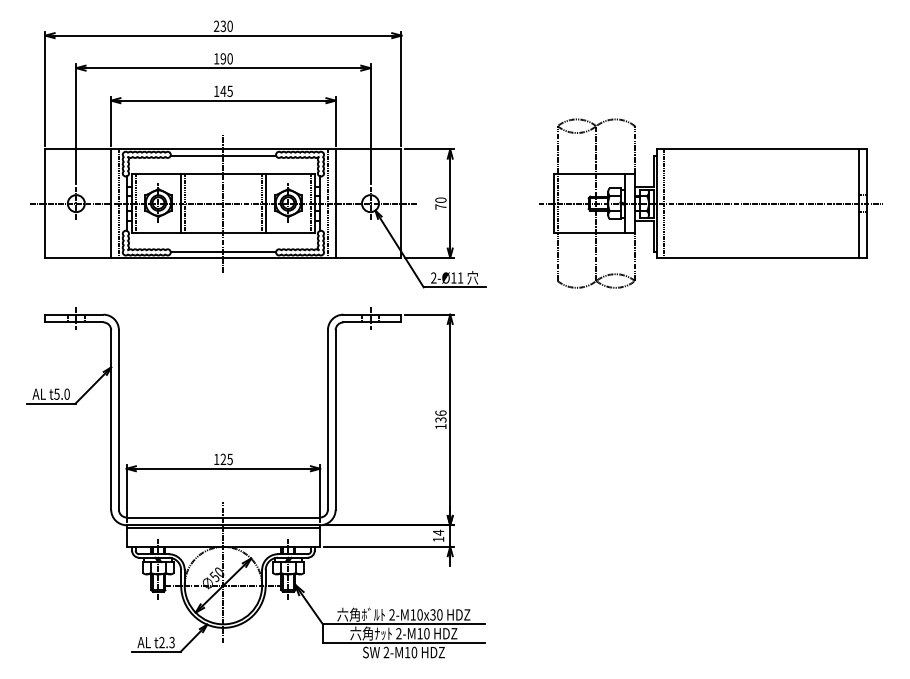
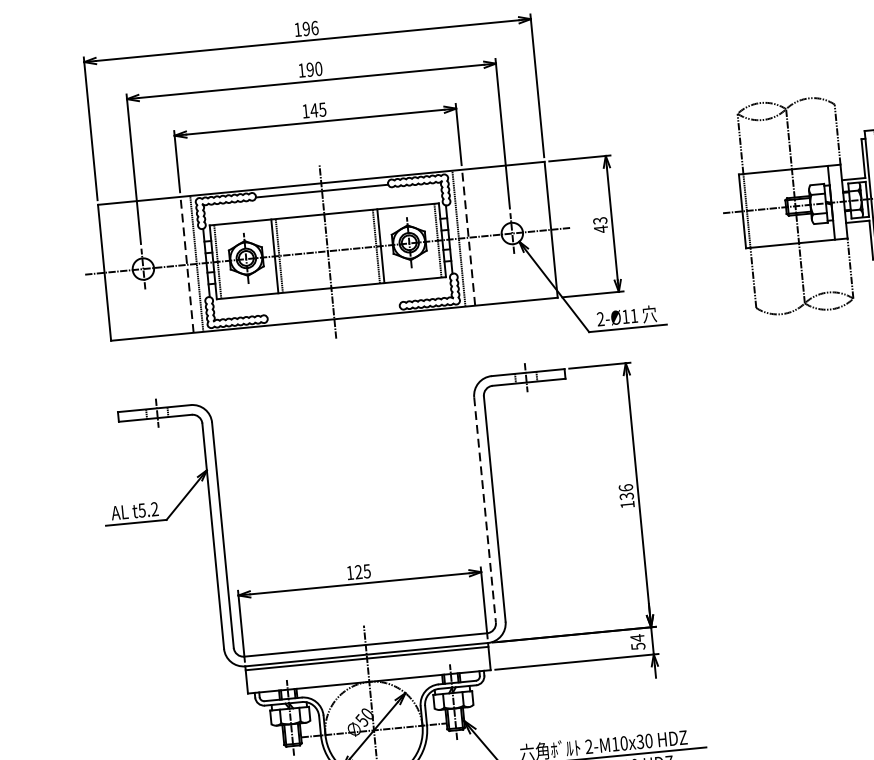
text: (222, 25) -> (305, 28), 230 -> 196
line: (111, 203) -> (187, 264), solid -> dashed
line: (335, 203) -> (468, 237), solid -> dashed
text: (440, 203) -> (600, 224), 70 -> 43
line: (223, 251) -> (333, 311), removed
text: (66, 393) -> (153, 508), t5.0 -> t5.2
line: (327, 419) -> (484, 509), solid -> dashed
text: (438, 539) -> (638, 646), 14 -> 54

